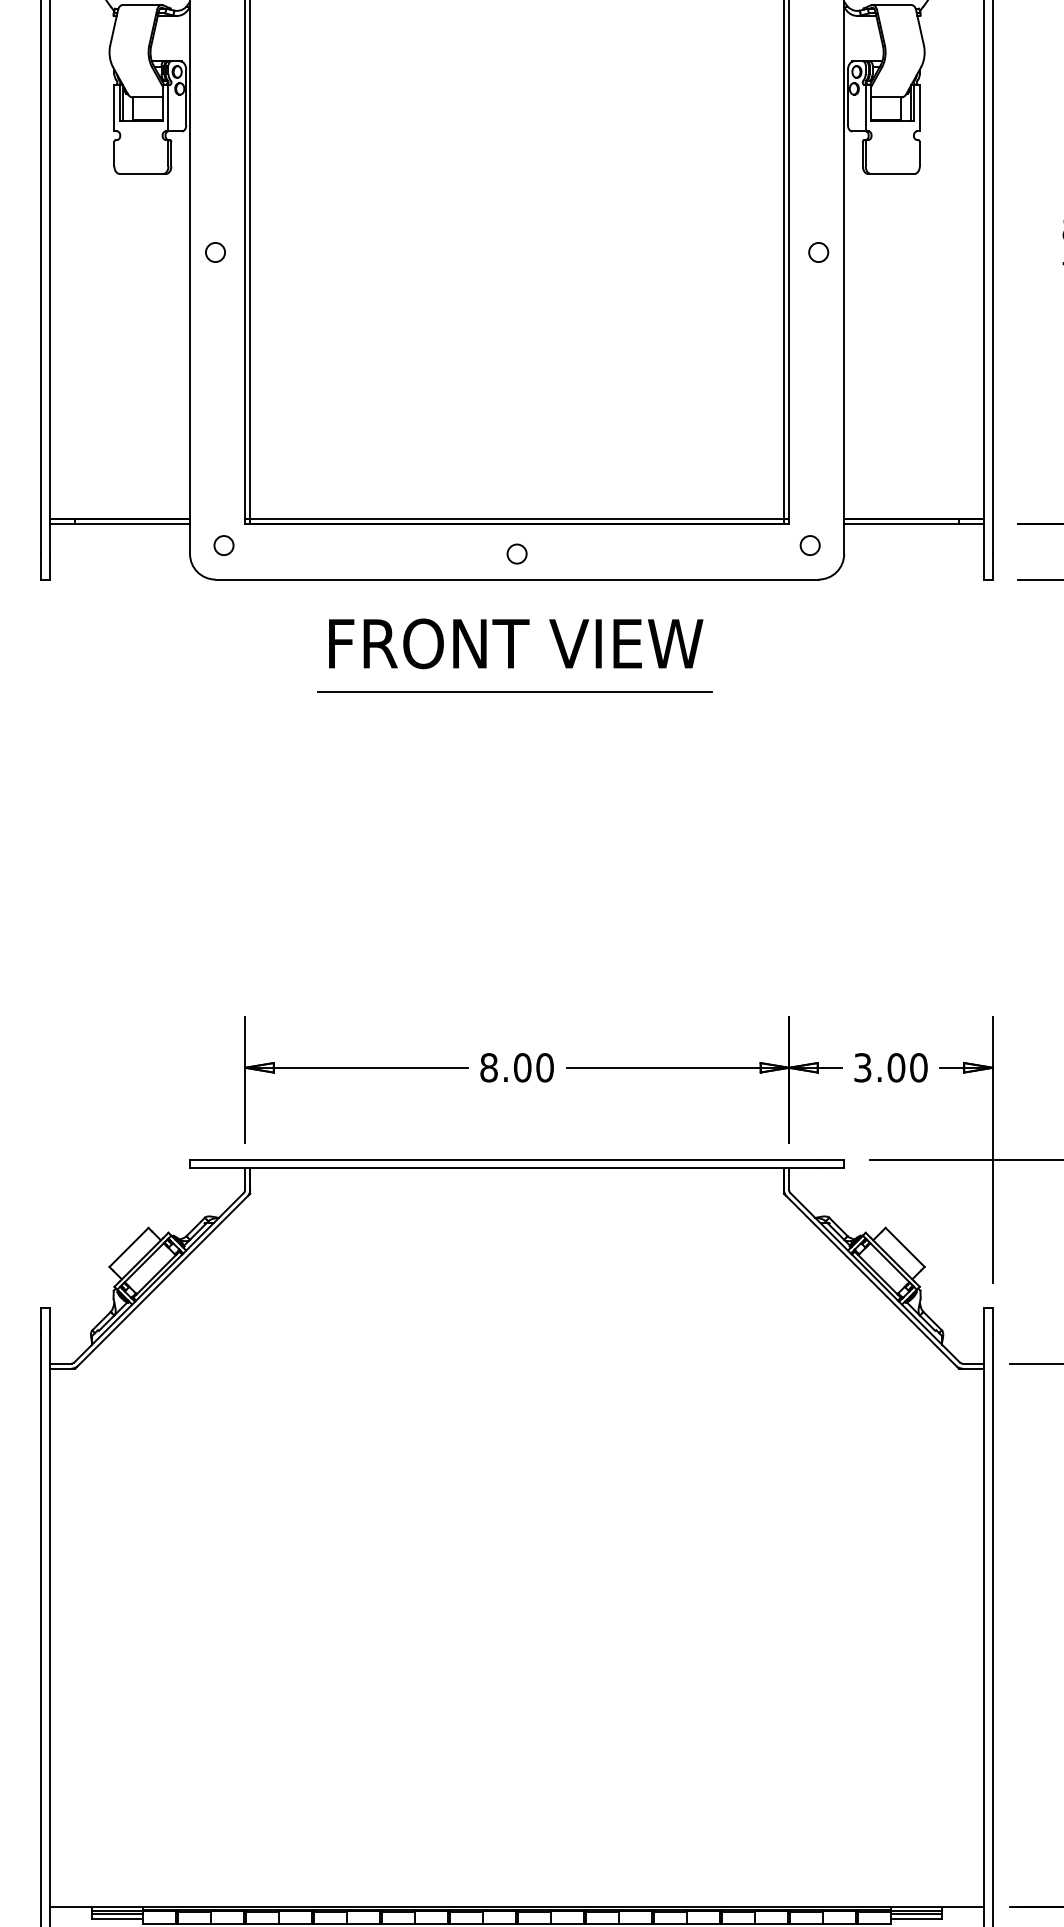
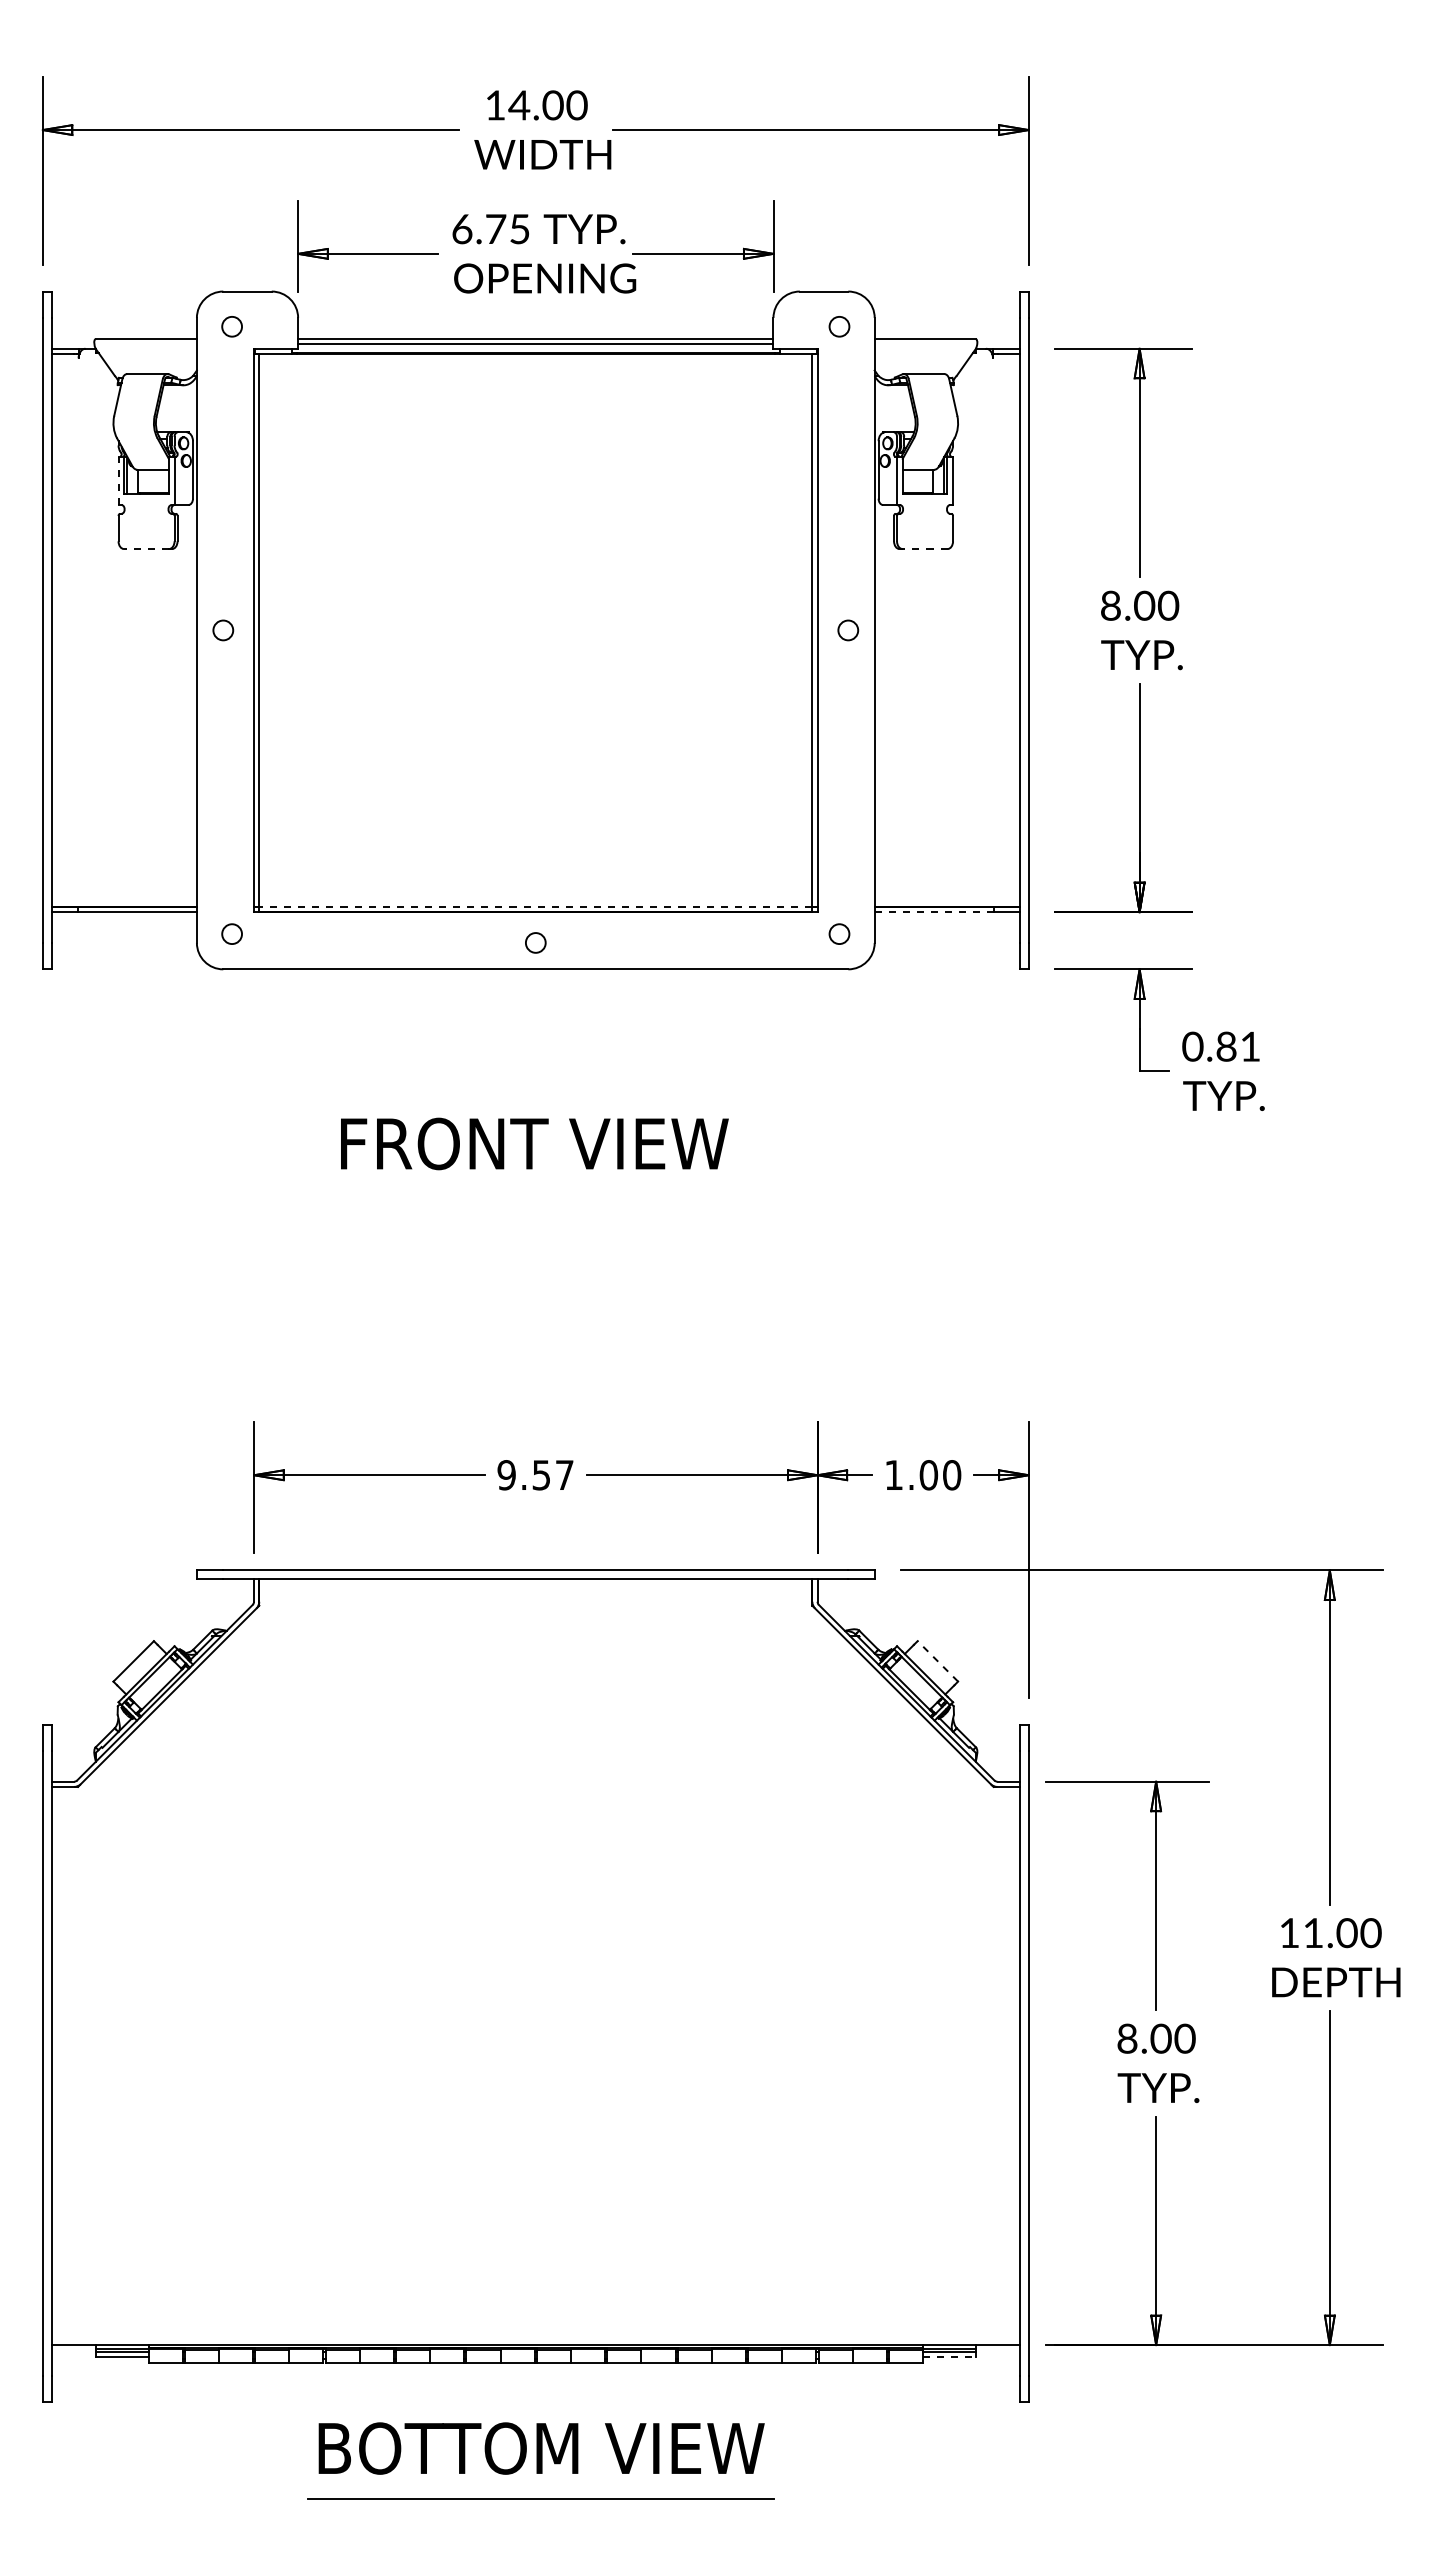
line: (114, 107) -> (118, 480), solid -> dashed
line: (141, 174) -> (146, 549), solid -> dashed
line: (893, 174) -> (925, 549), solid -> dashed
line: (516, 518) -> (535, 906), solid -> dashed
line: (901, 524) -> (934, 912), solid -> dashed
text: (515, 643) -> (534, 1143), moved
line: (514, 692) -> (533, 1086), removed
text: (516, 1068) -> (535, 1475), 8.00 -> 9.57
text: (862, 1068) -> (893, 1475), 3.00 -> 1.00
line: (904, 1247) -> (937, 1661), solid -> dashed
line: (917, 1918) -> (950, 2356), solid -> dashed

